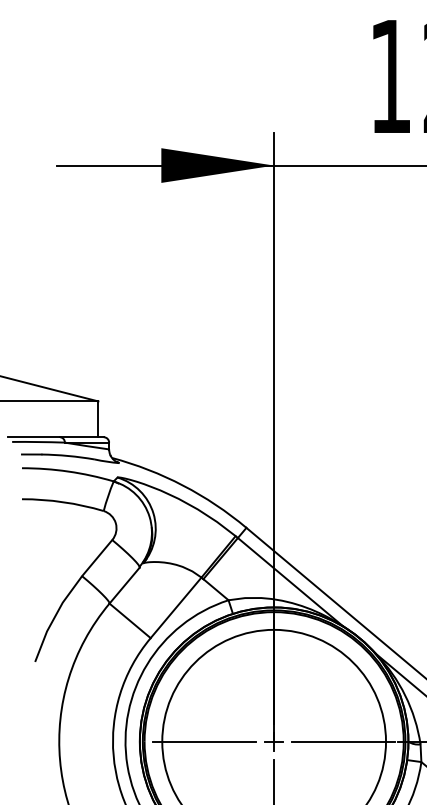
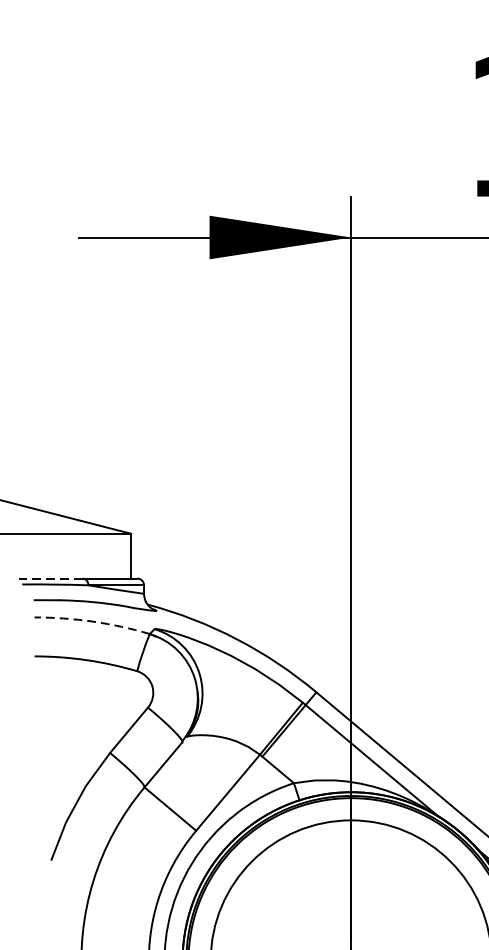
line: (34, 437) -> (50, 578), solid -> dashed
arc: (68, 471) -> (93, 621), solid -> dashed

